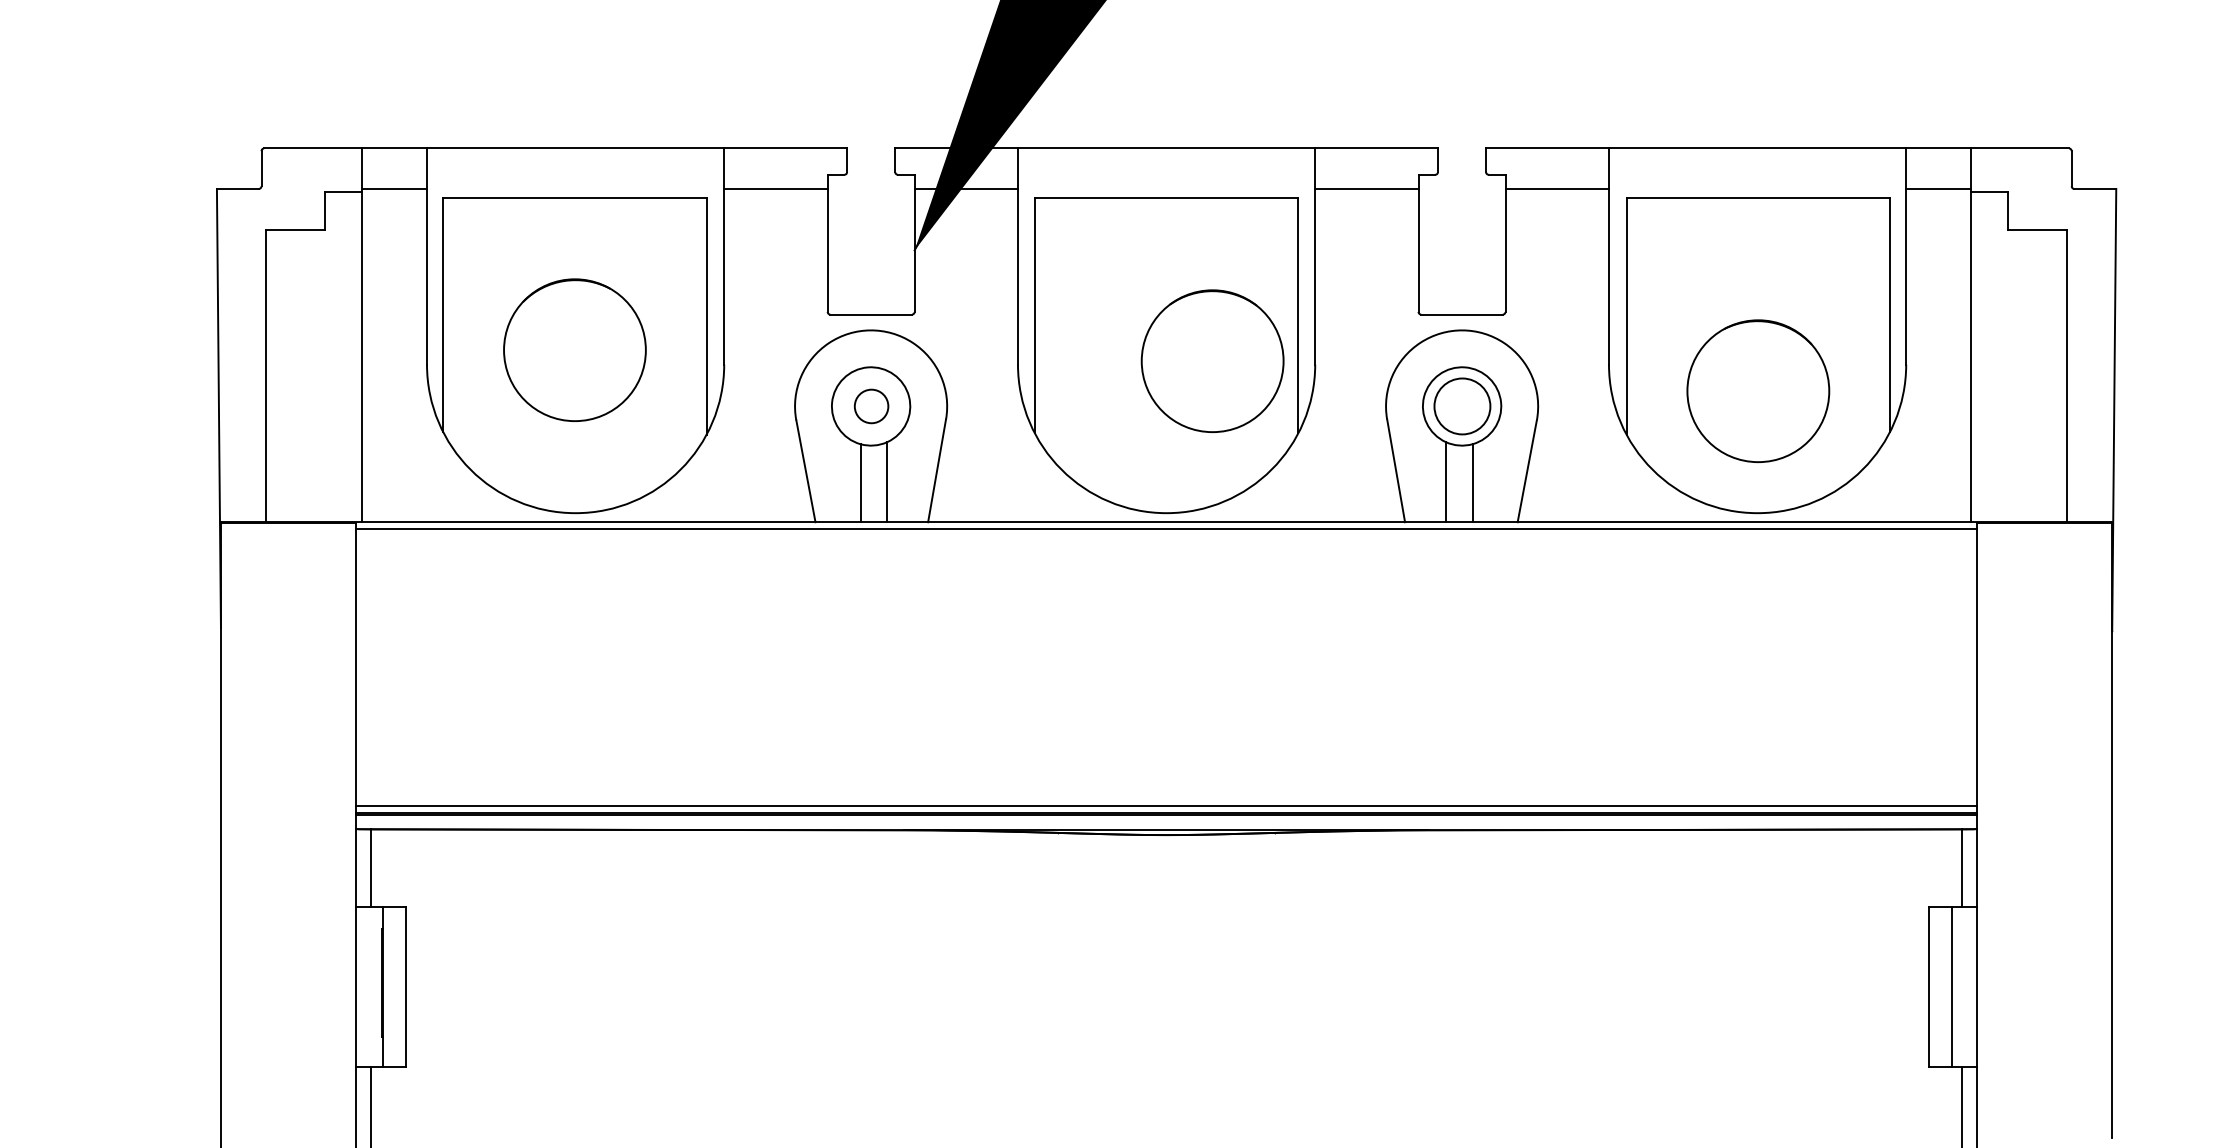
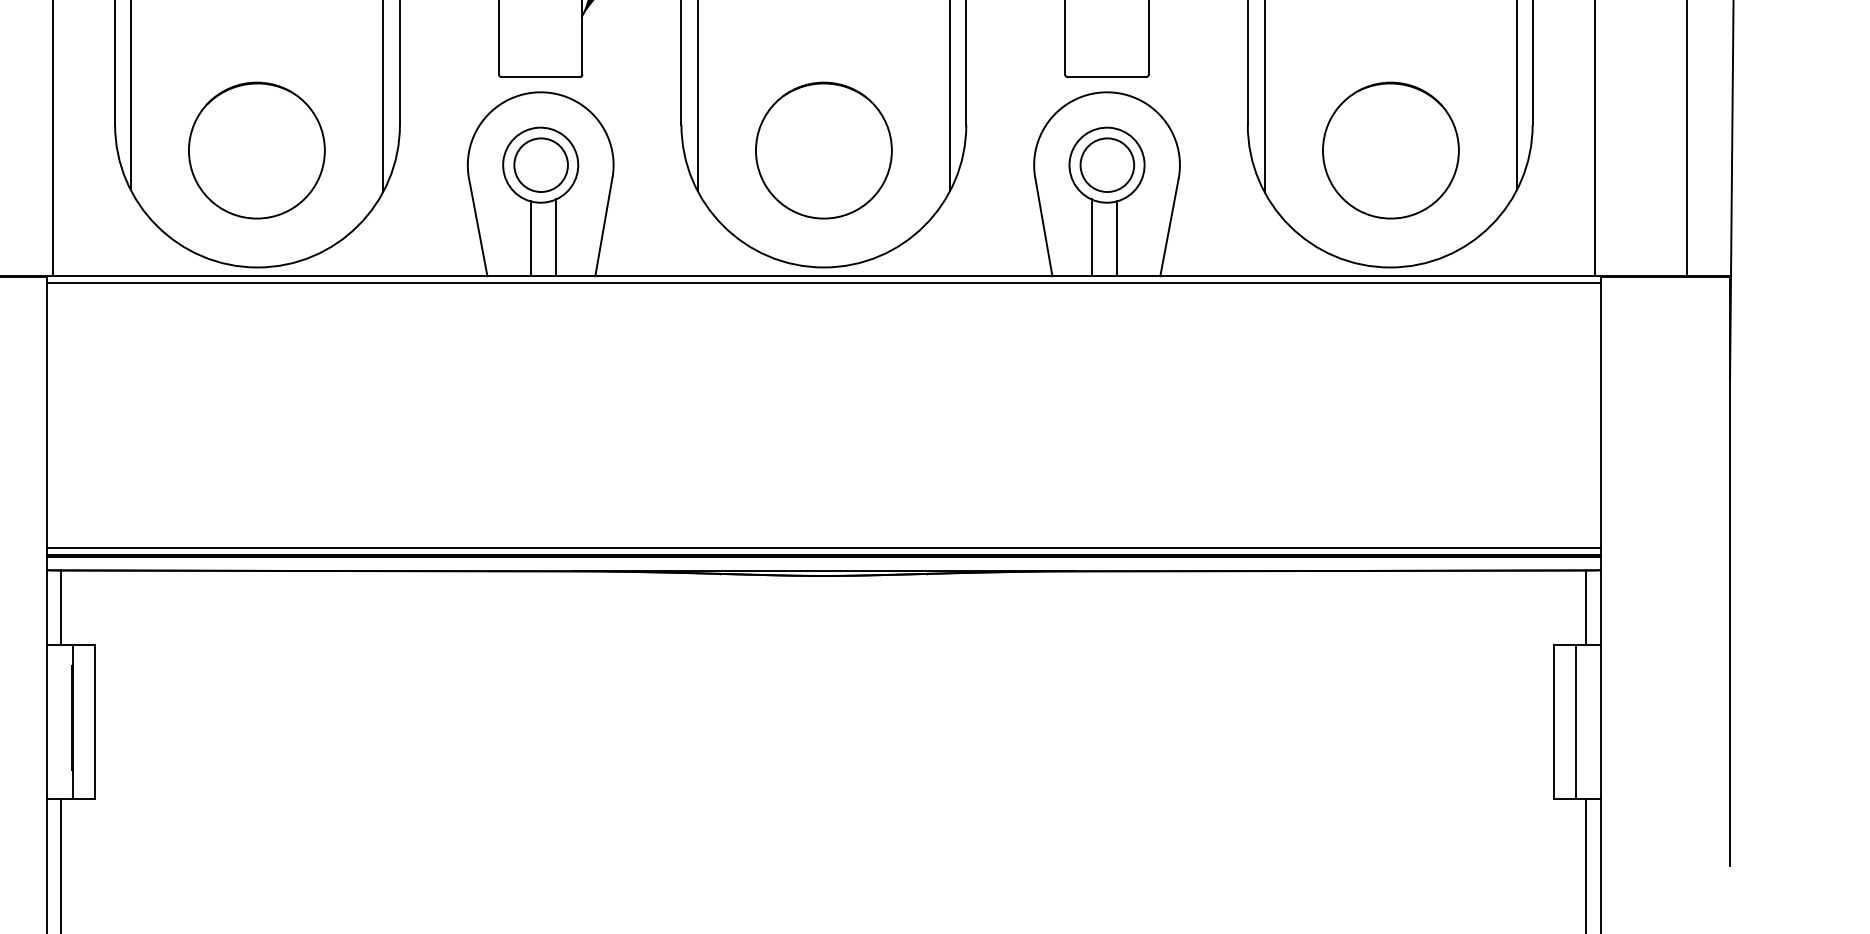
circle: (574, 349) -> (256, 149), moved
part: (1212, 360) -> (823, 149), moved
circle: (871, 406) -> (541, 165), size x1.67

